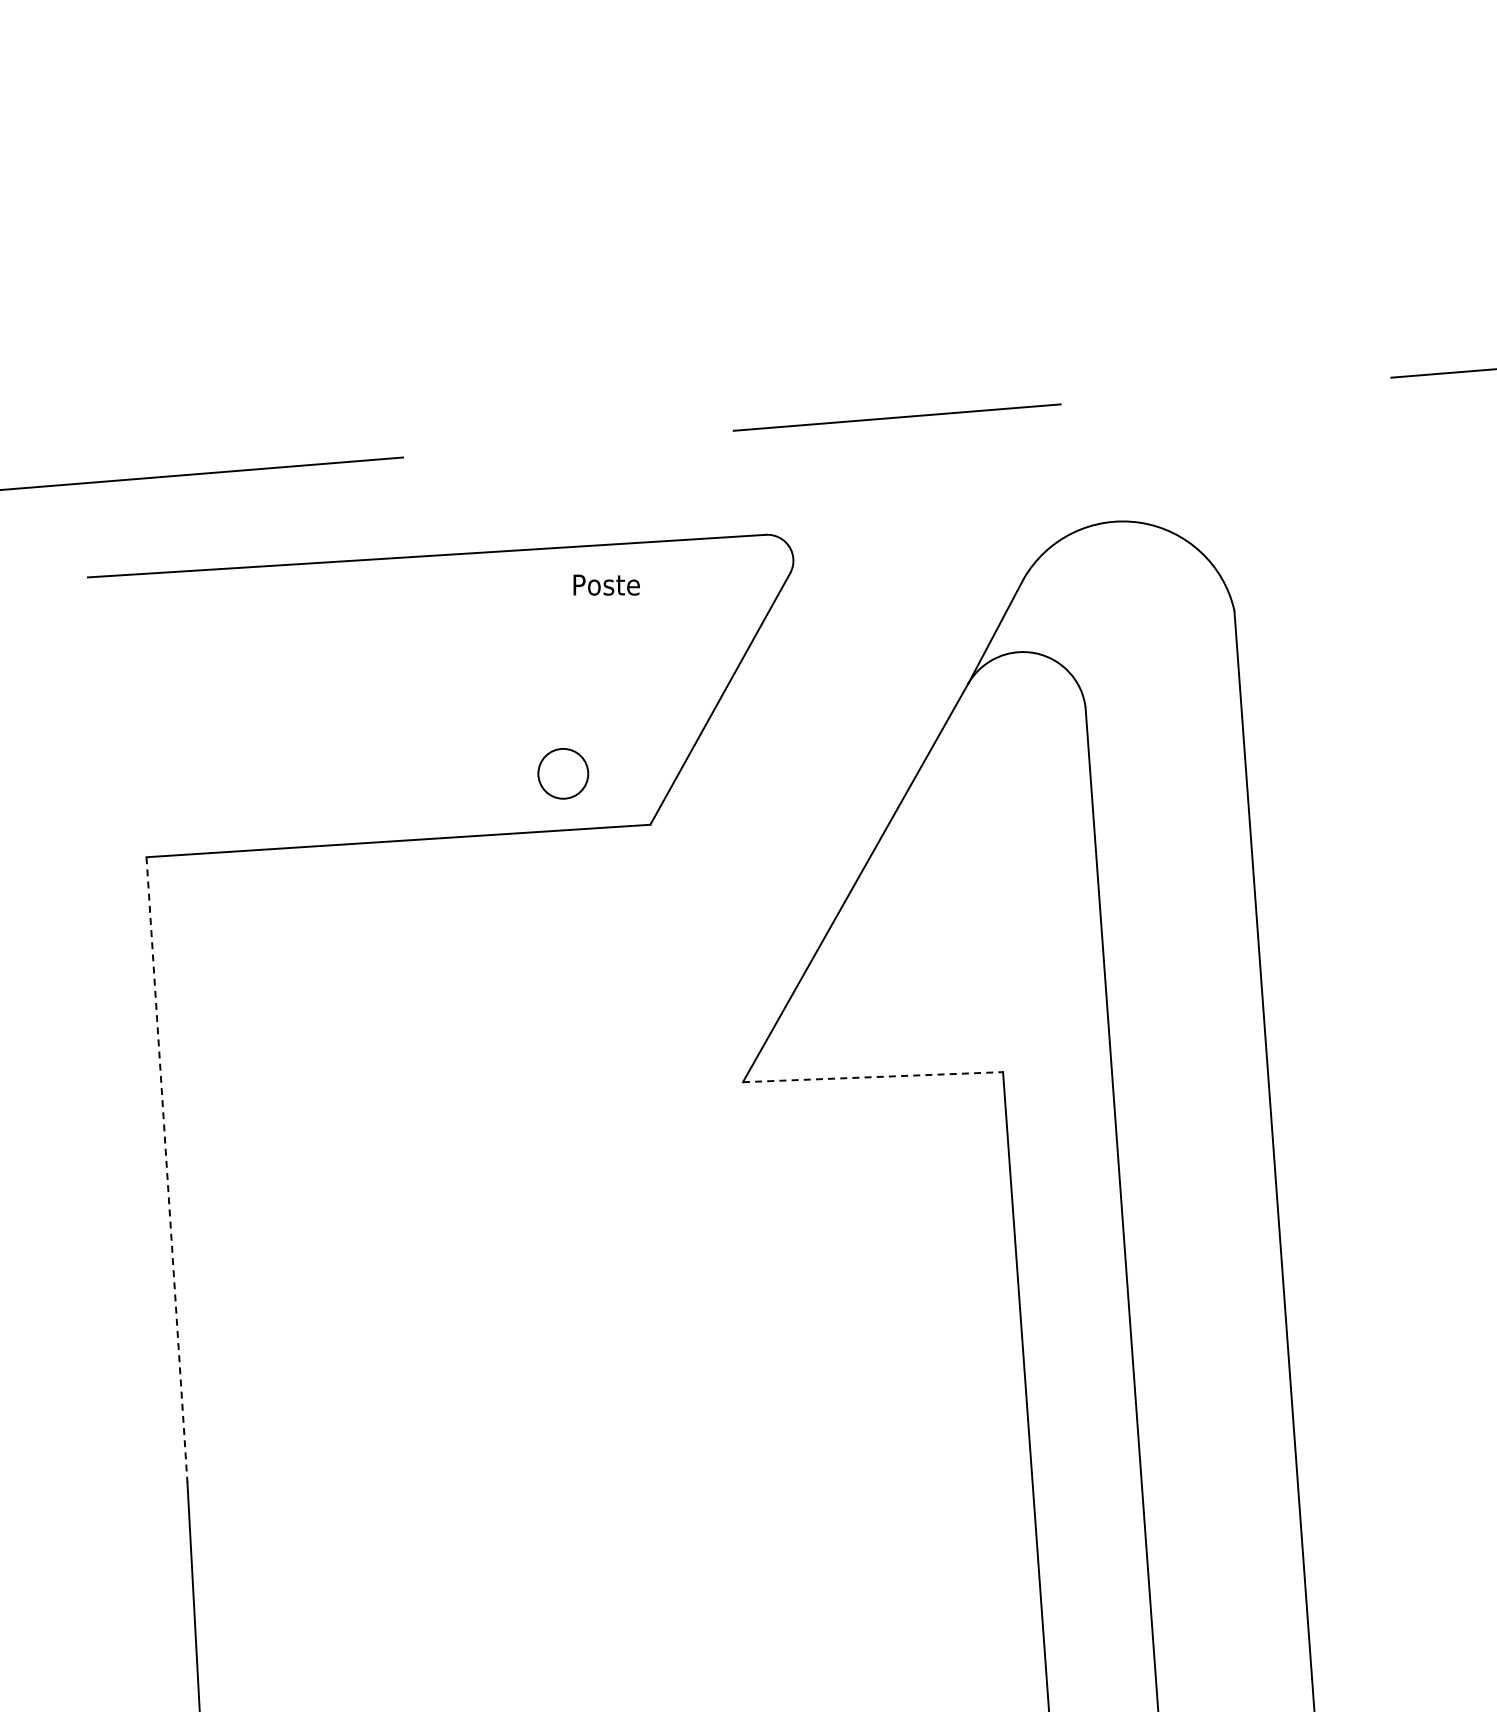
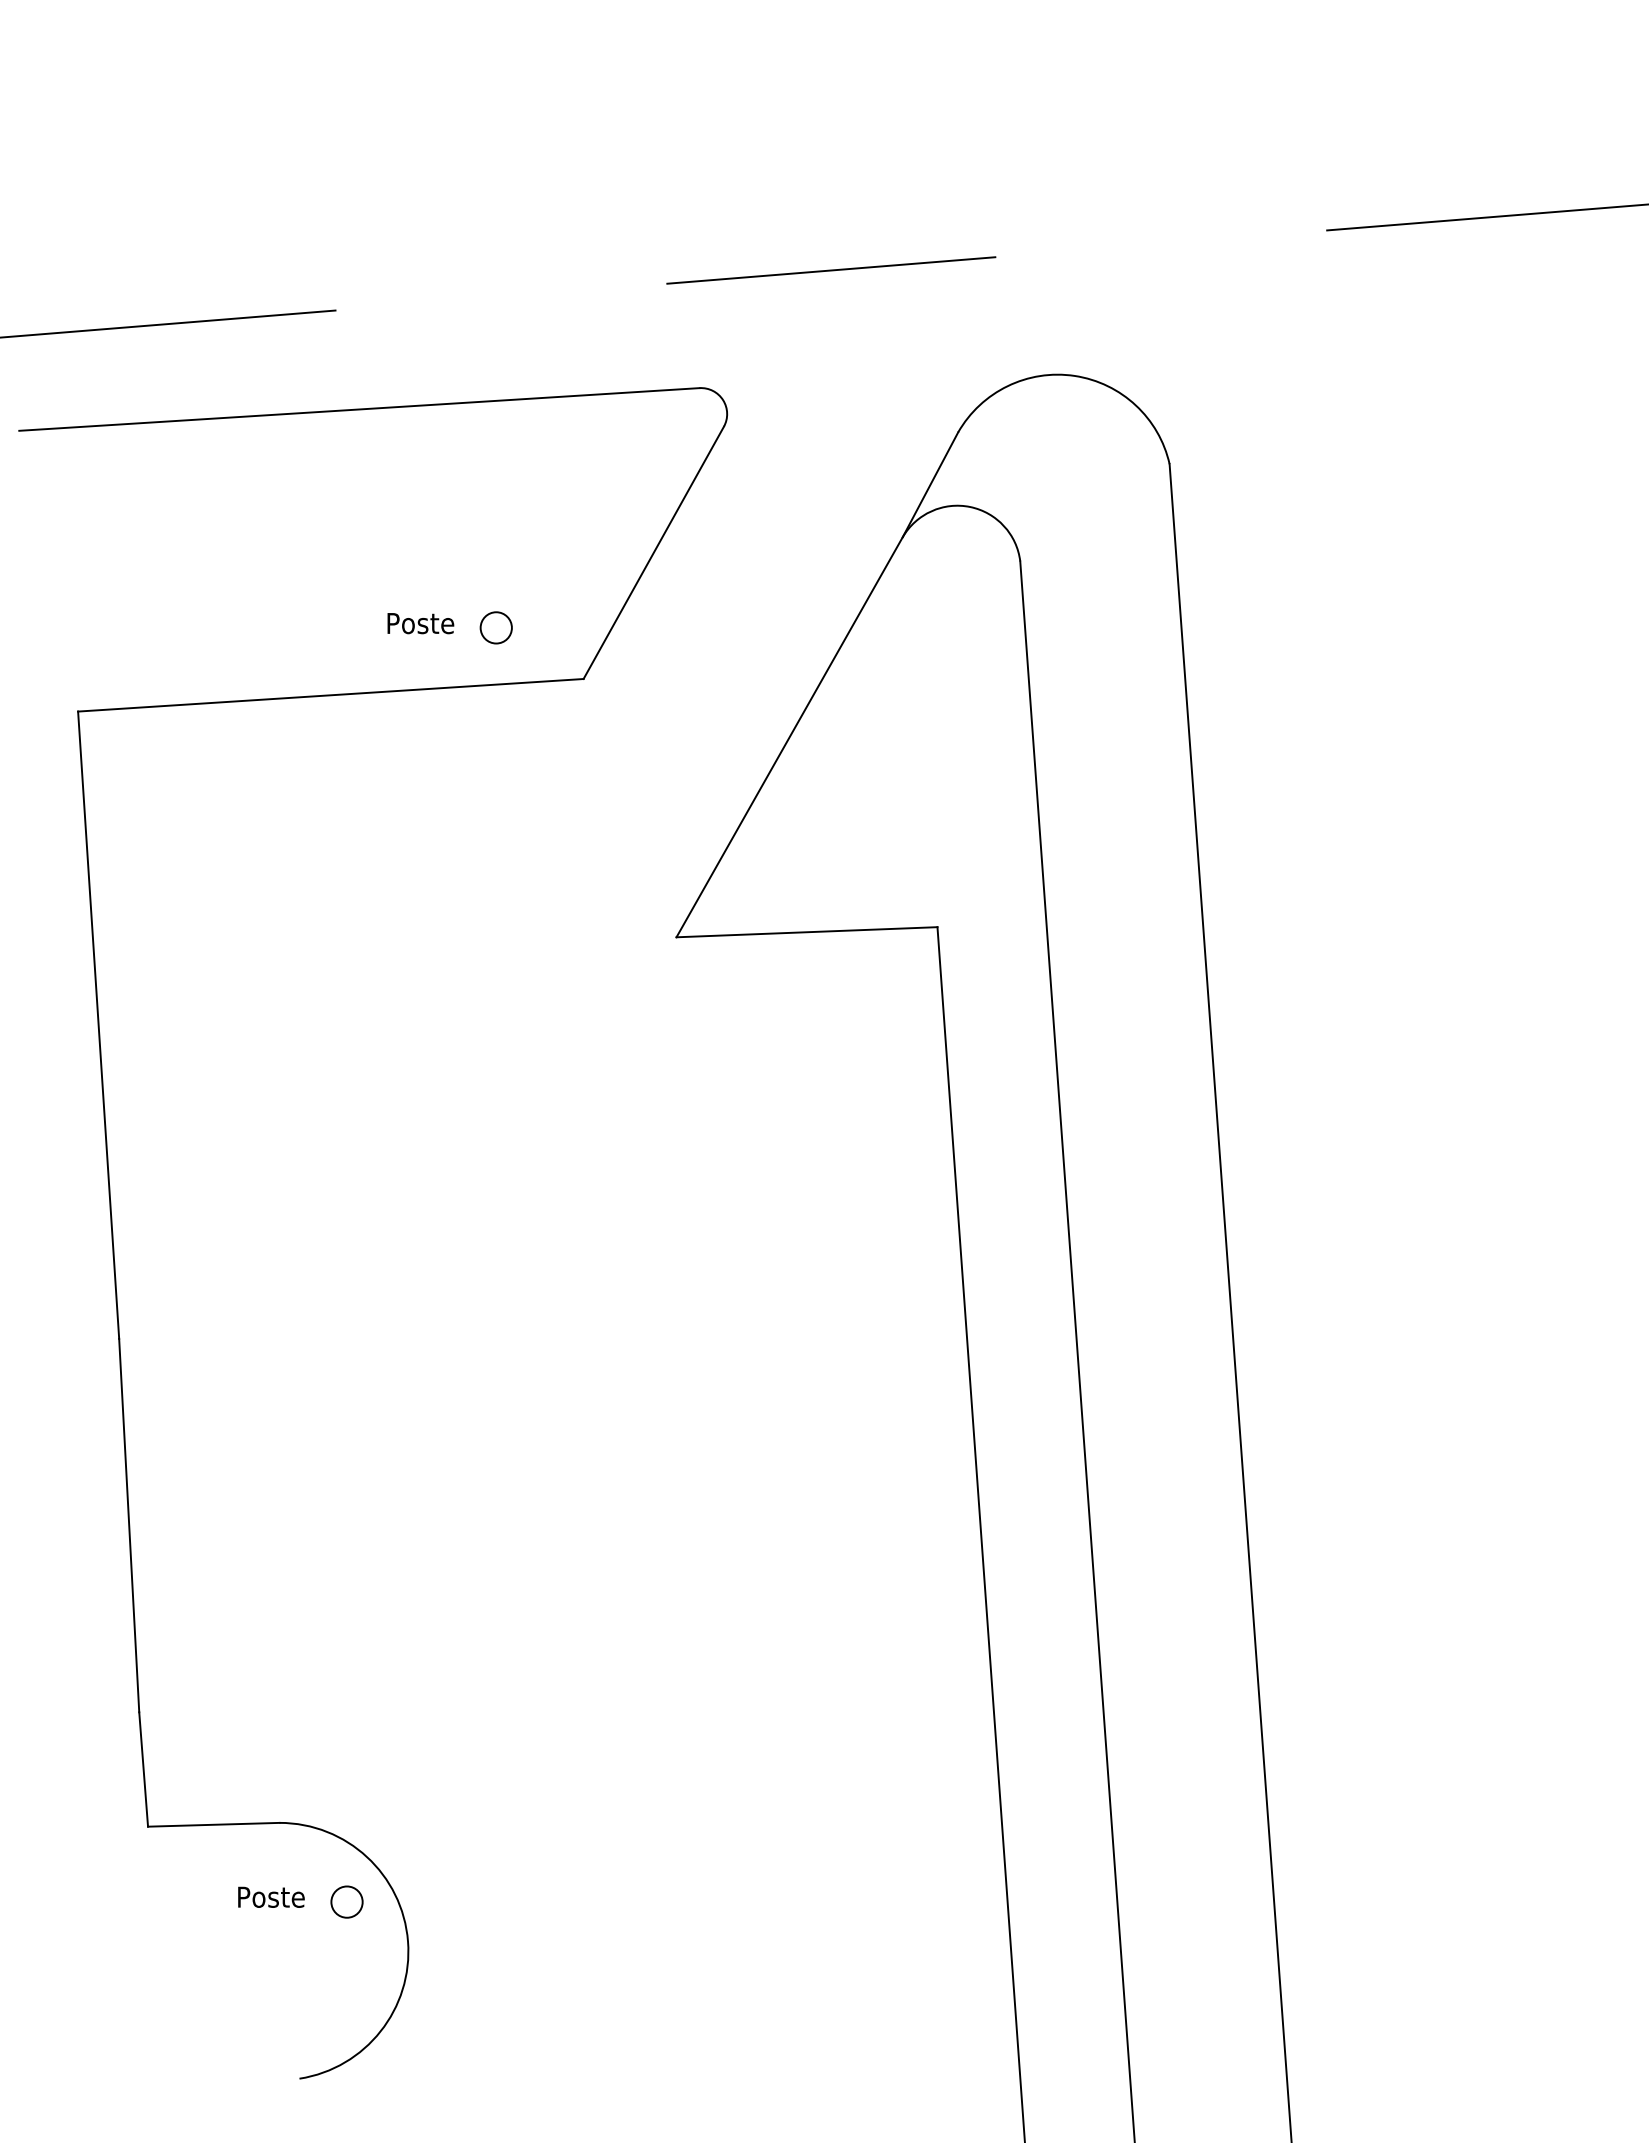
text: (606, 585) -> (420, 623), moved
circle: (562, 773) -> (495, 627), size x0.62
line: (873, 1077) -> (807, 932), dashed -> solid
line: (166, 1170) -> (98, 1025), dashed -> solid

